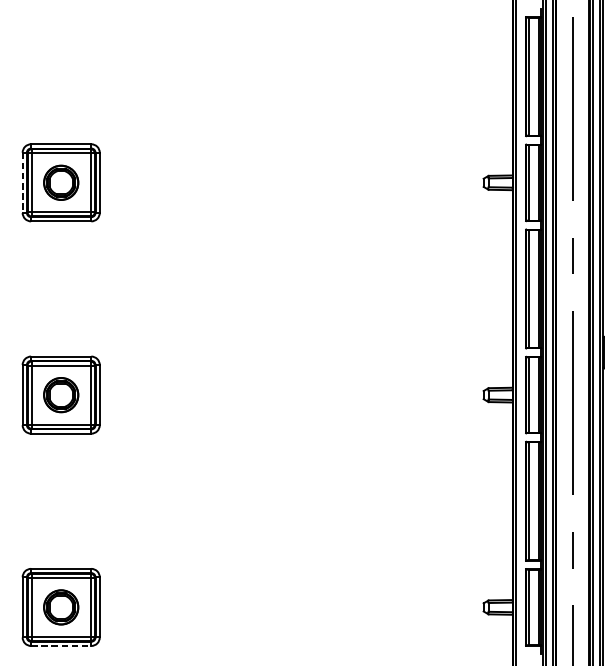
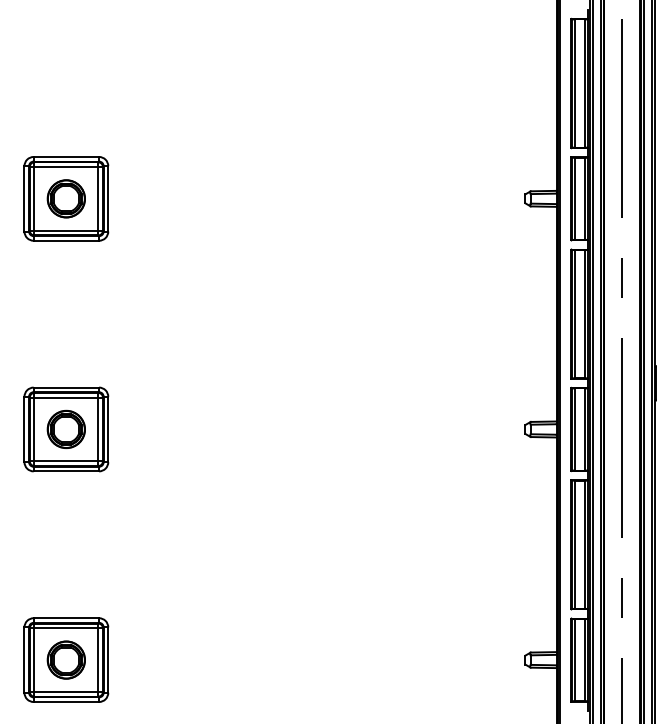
line: (22, 182) -> (24, 198), dashed -> solid
line: (61, 646) -> (66, 702), dashed -> solid

